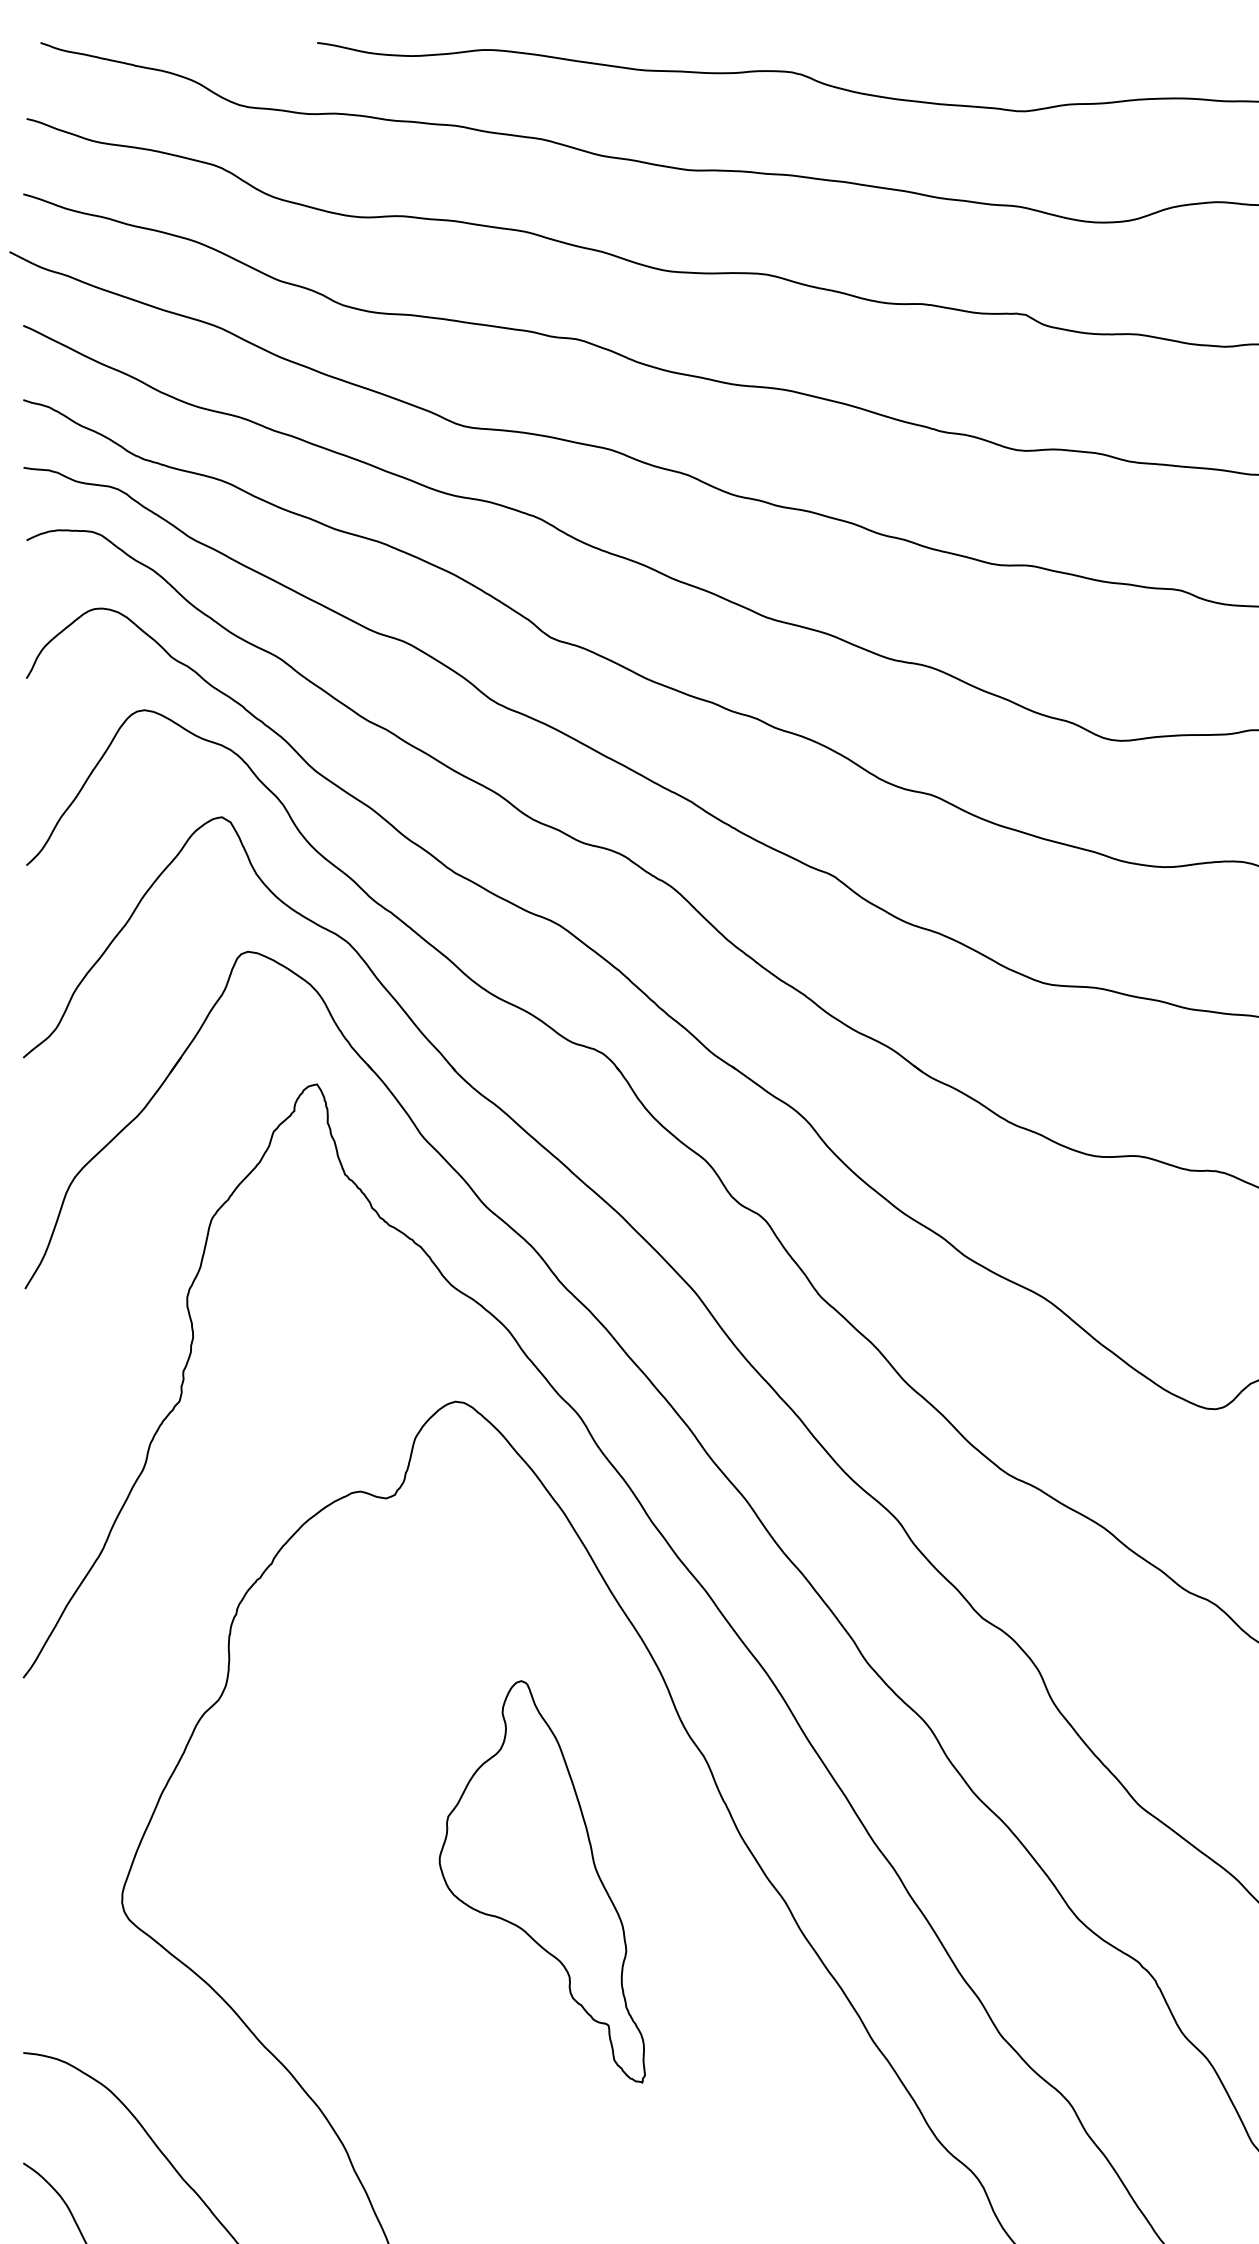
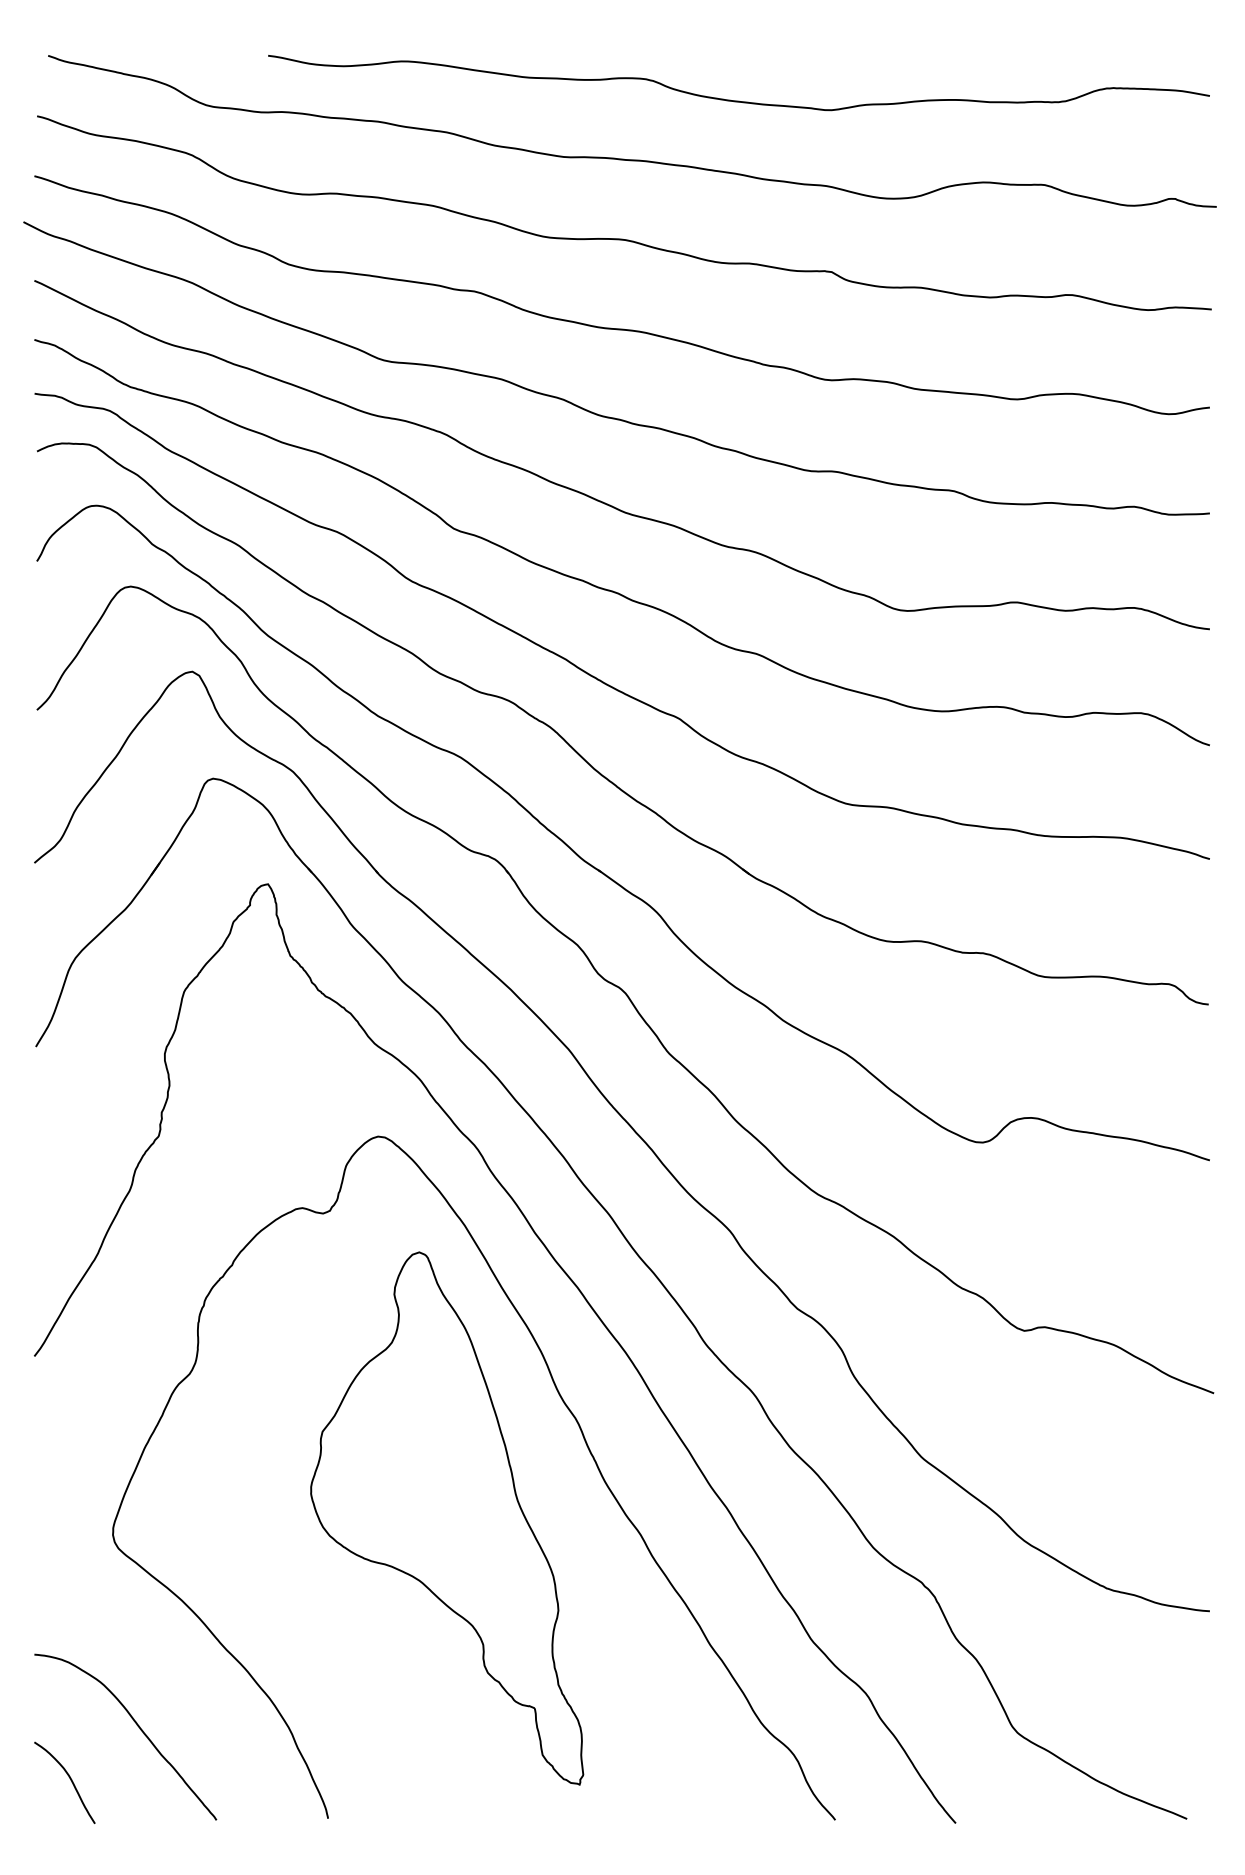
part: (542, 1881) -> (447, 1518), size x1.67

